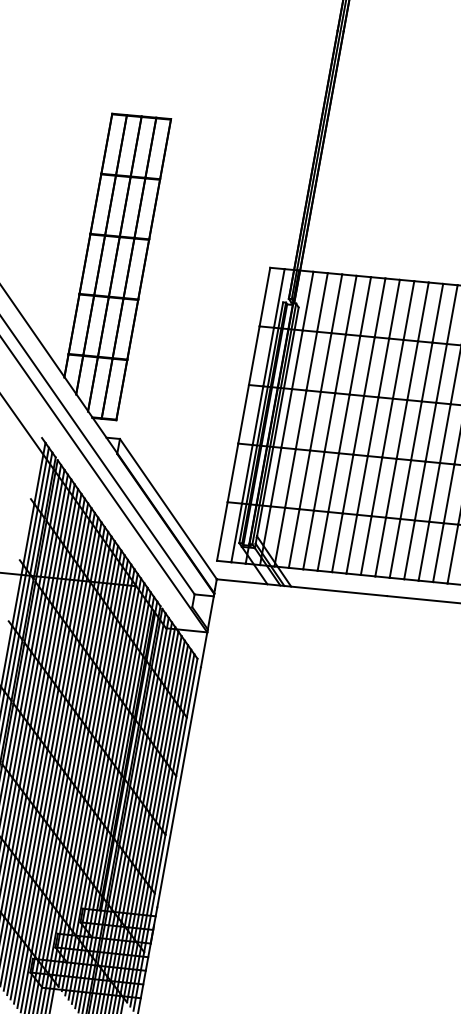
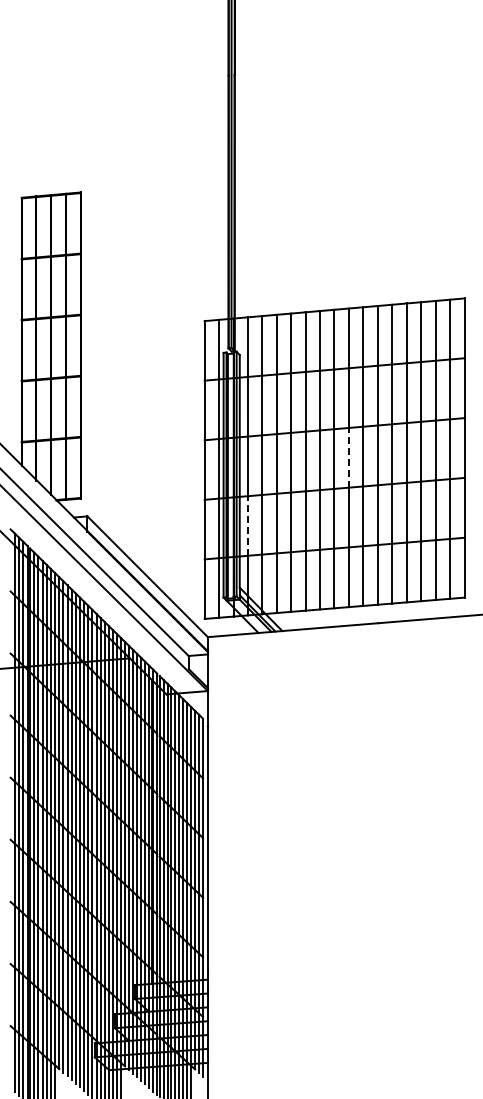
line: (387, 427) -> (348, 457), solid -> dashed
line: (275, 477) -> (247, 526), solid -> dashed

